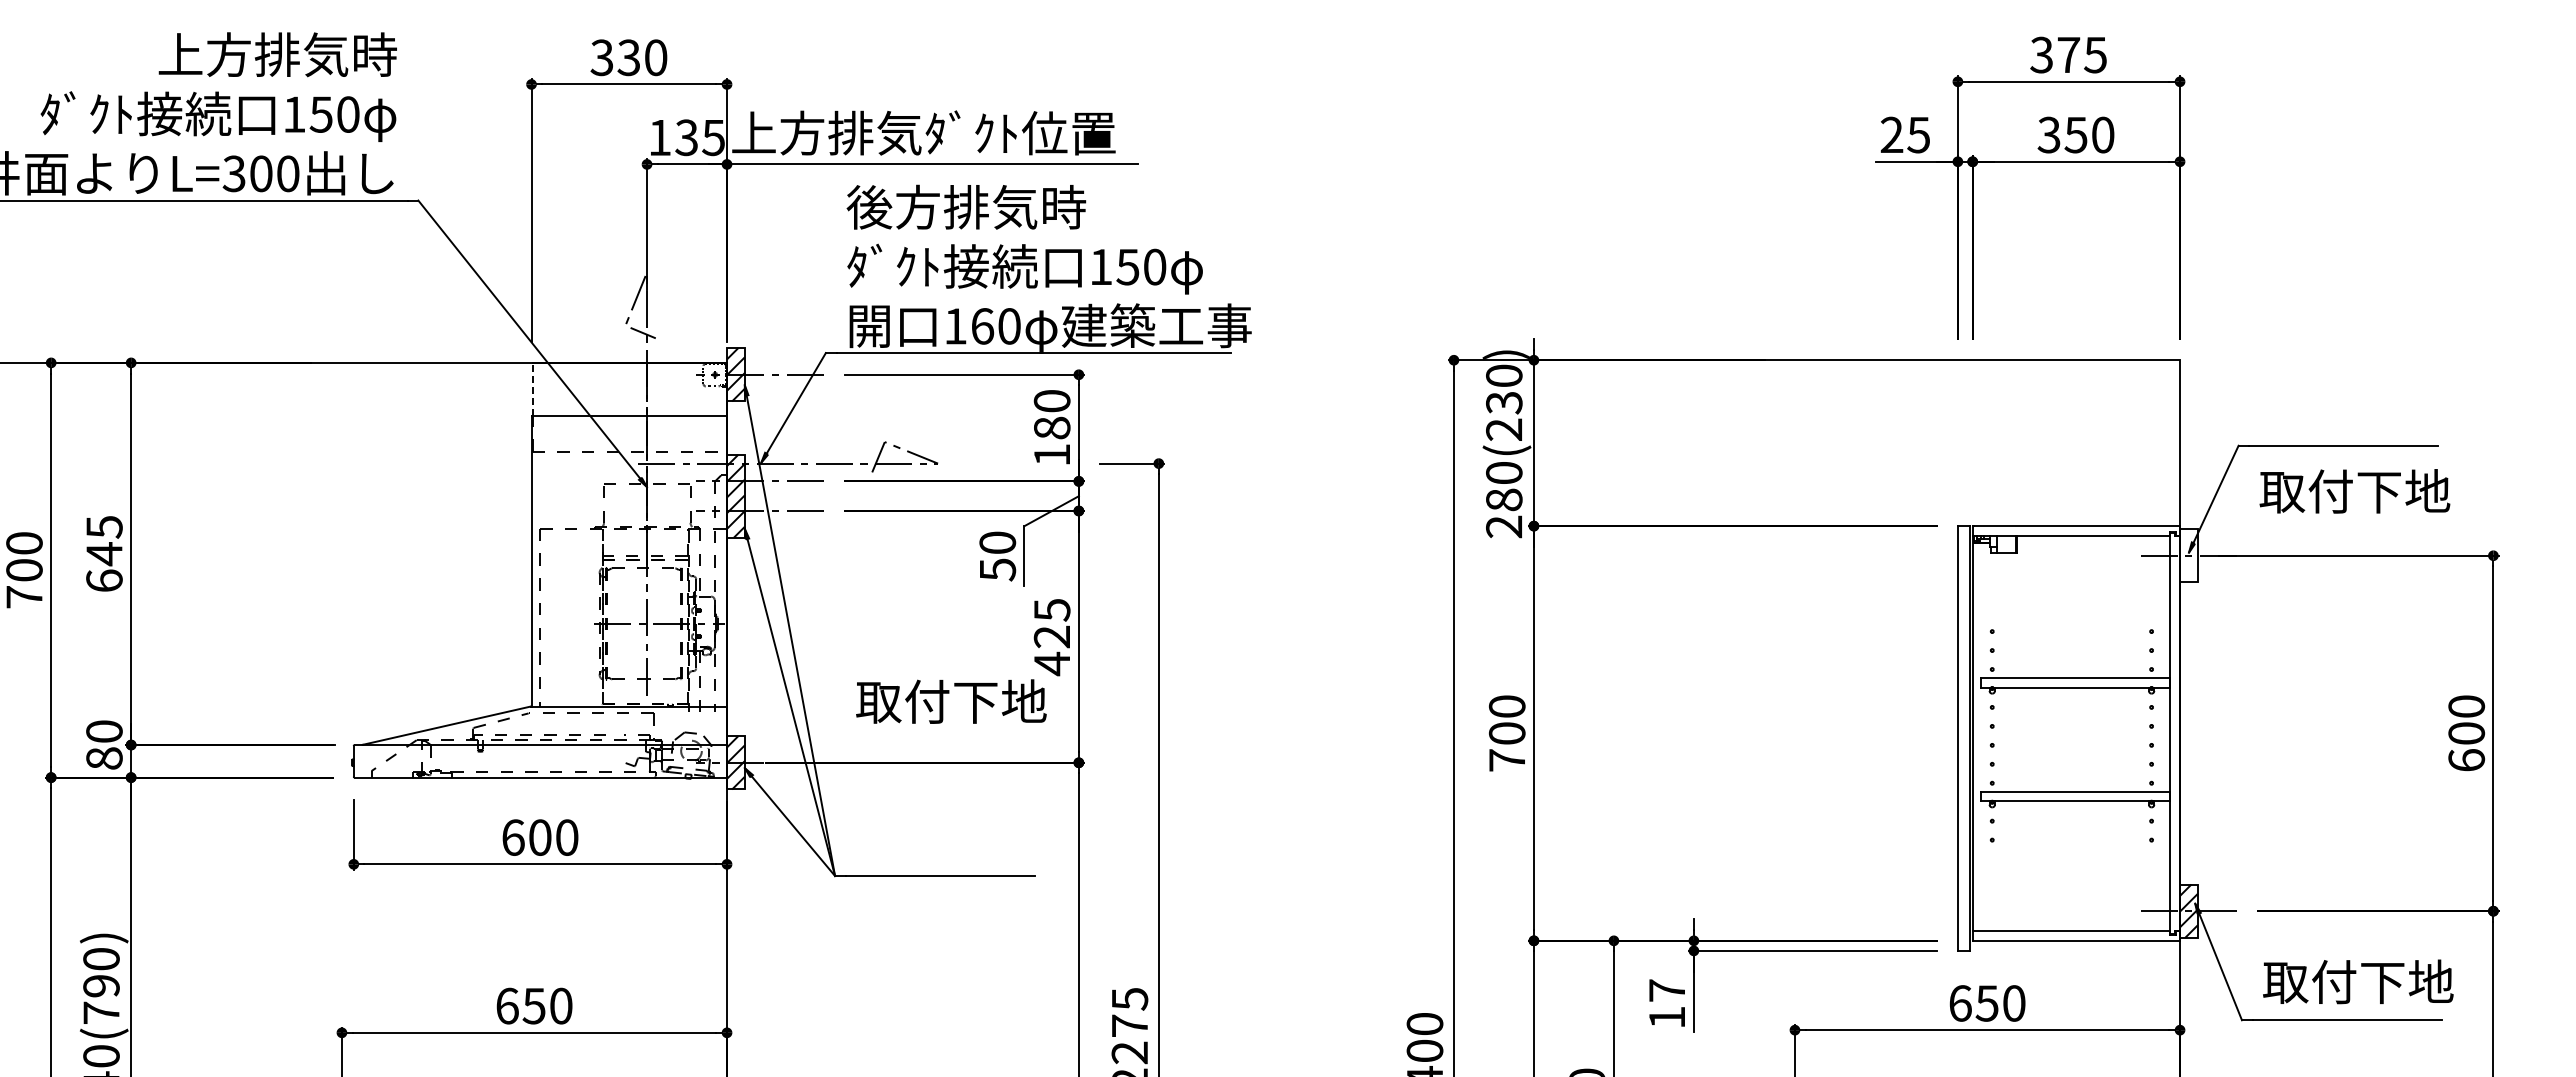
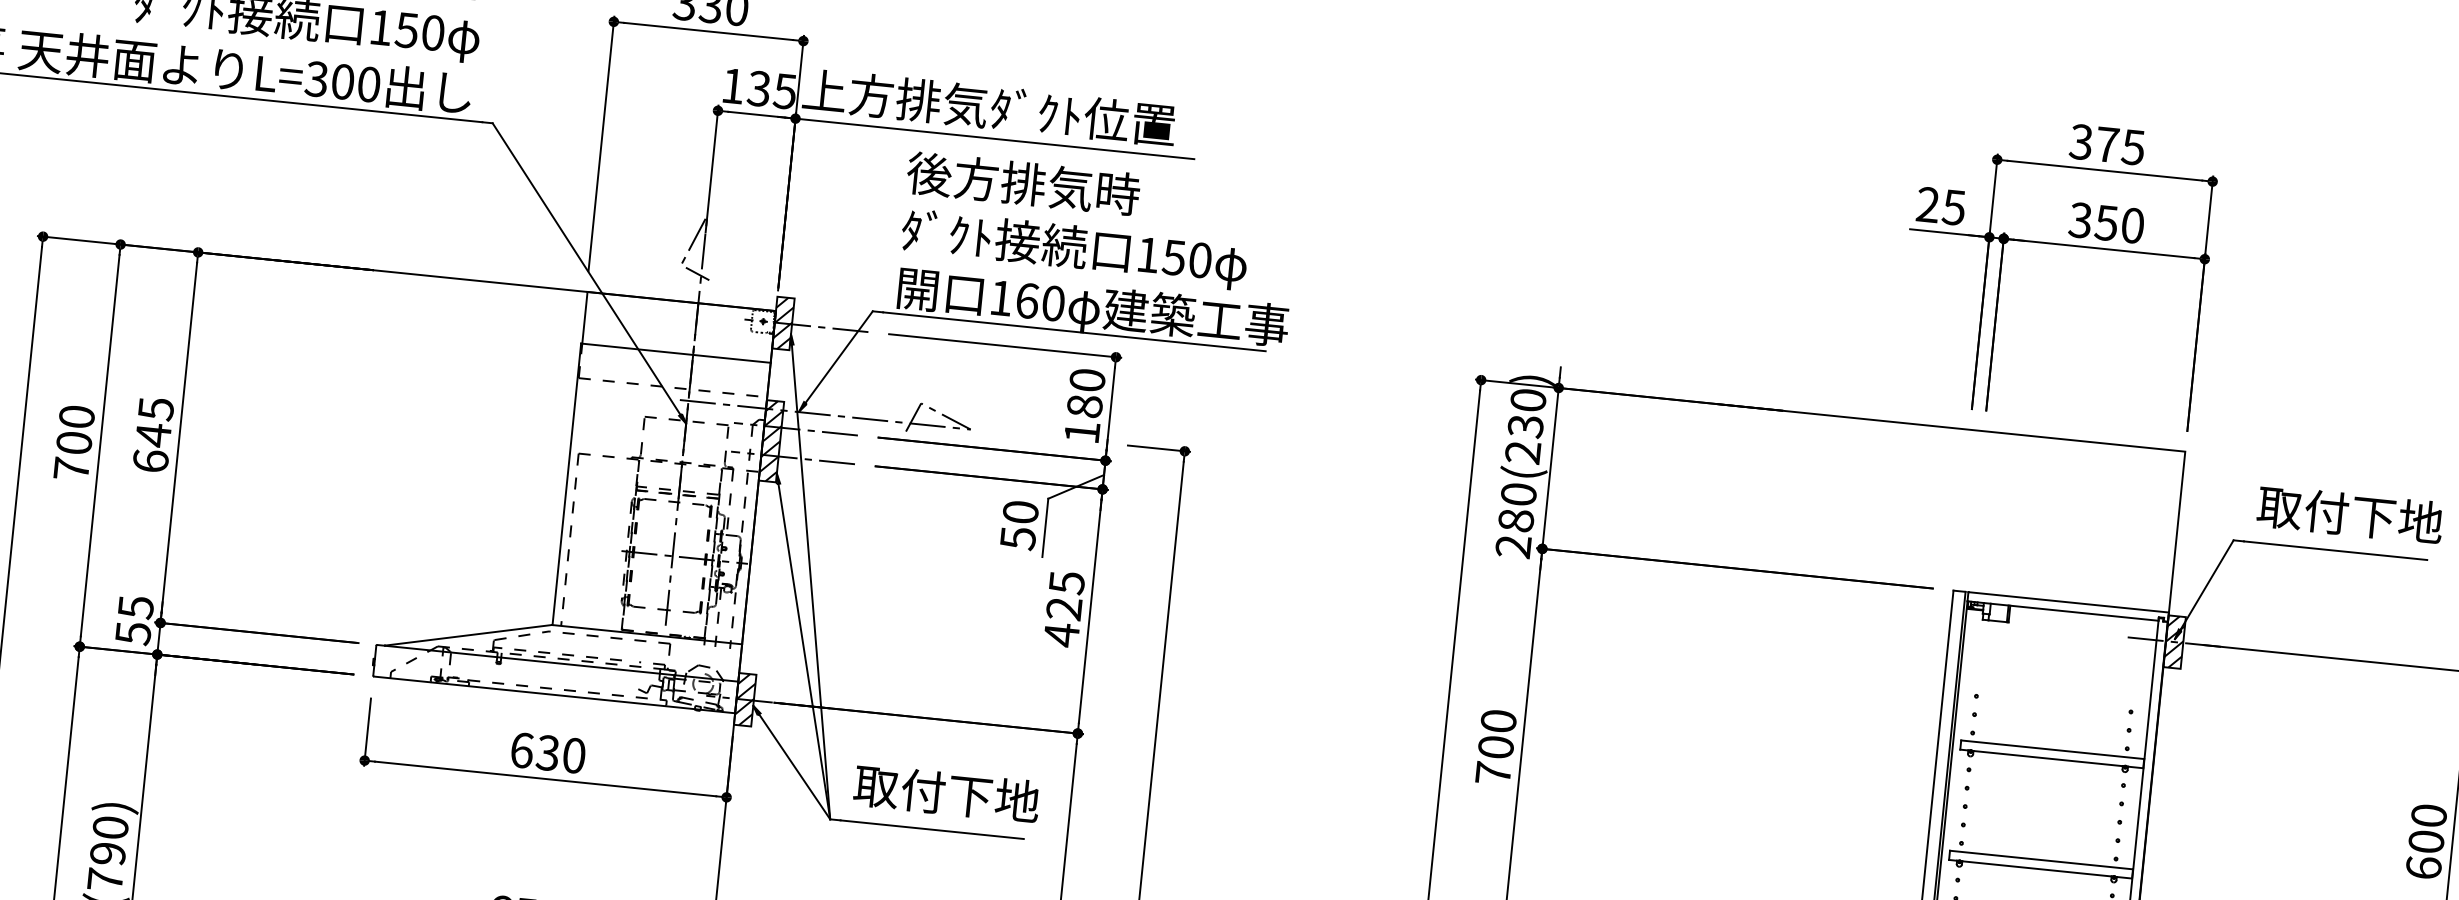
line: (532, 389) -> (584, 317), dashed -> solid
text: (2354, 491) -> (2349, 514), moved
hatch: (2188, 555) -> (2174, 641), added
text: (951, 701) -> (946, 793), moved
text: (104, 745) -> (134, 620), 80 -> 55
text: (539, 837) -> (547, 752), 600 -> 630

